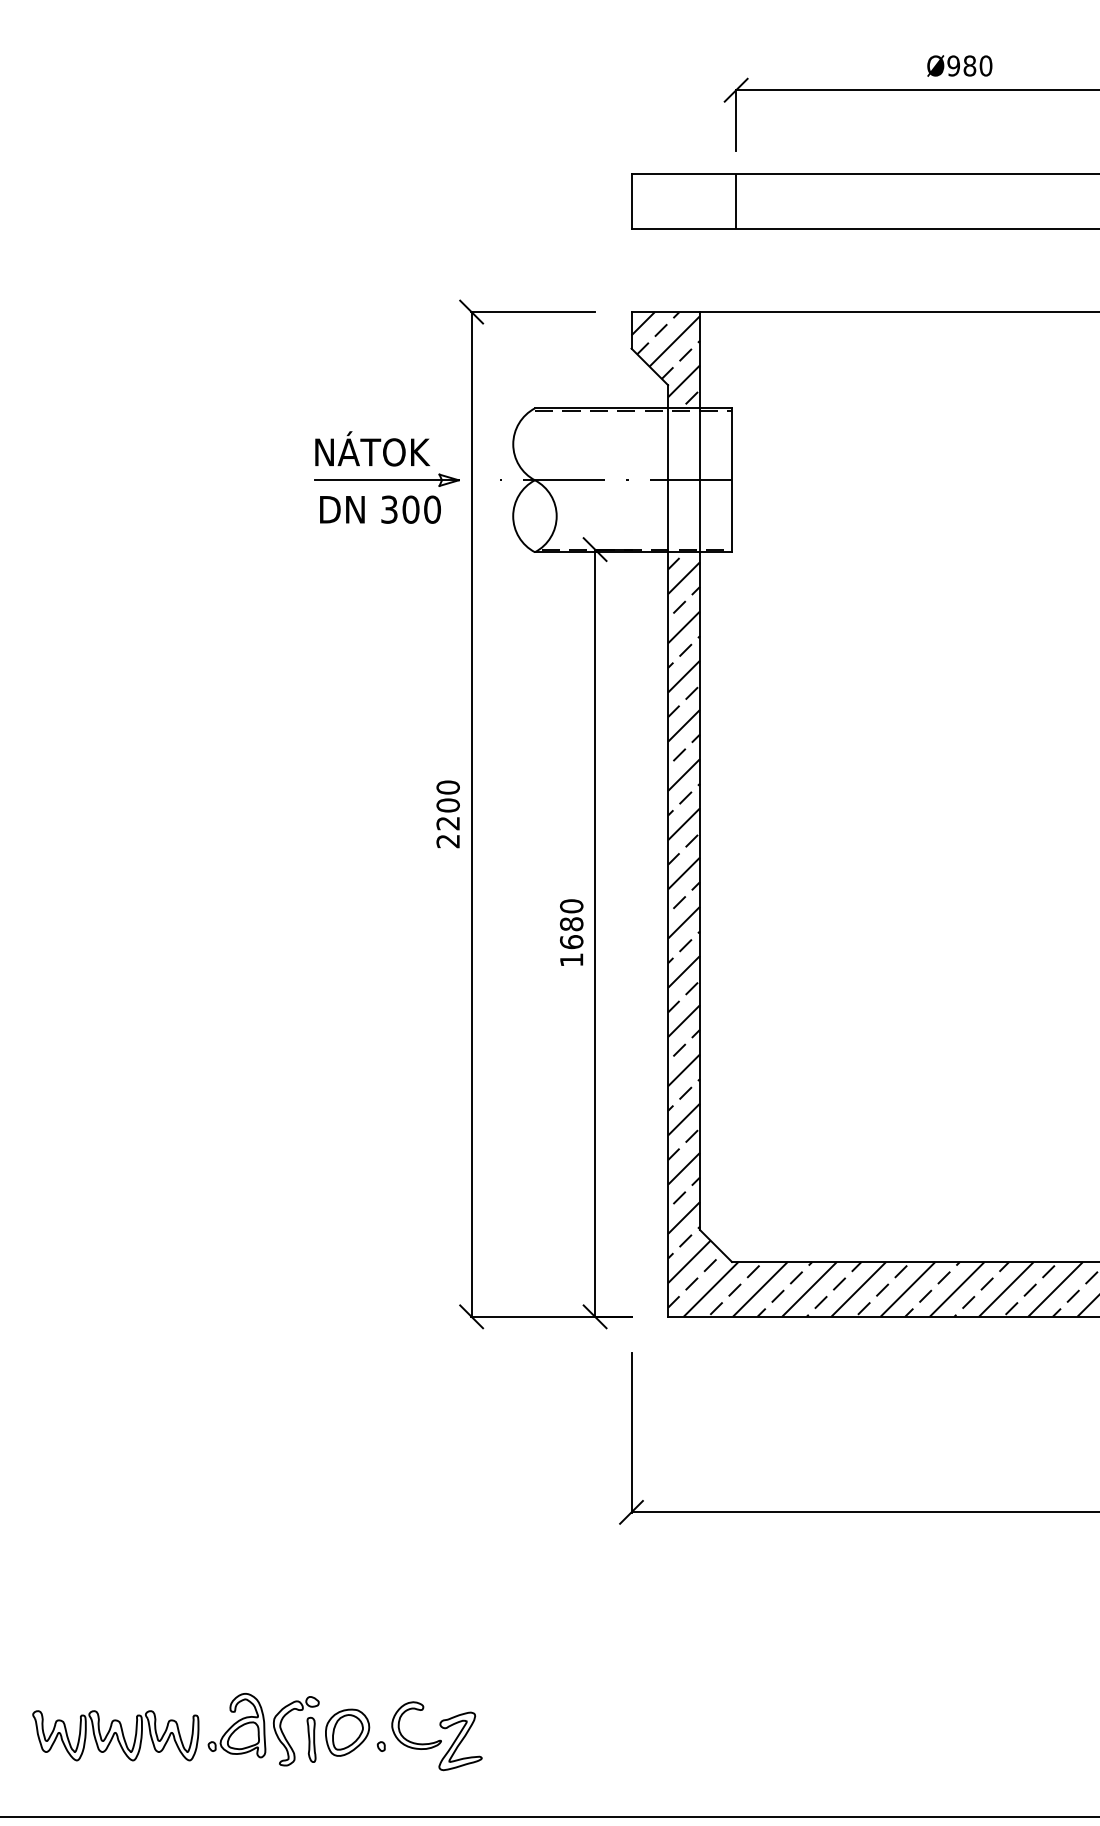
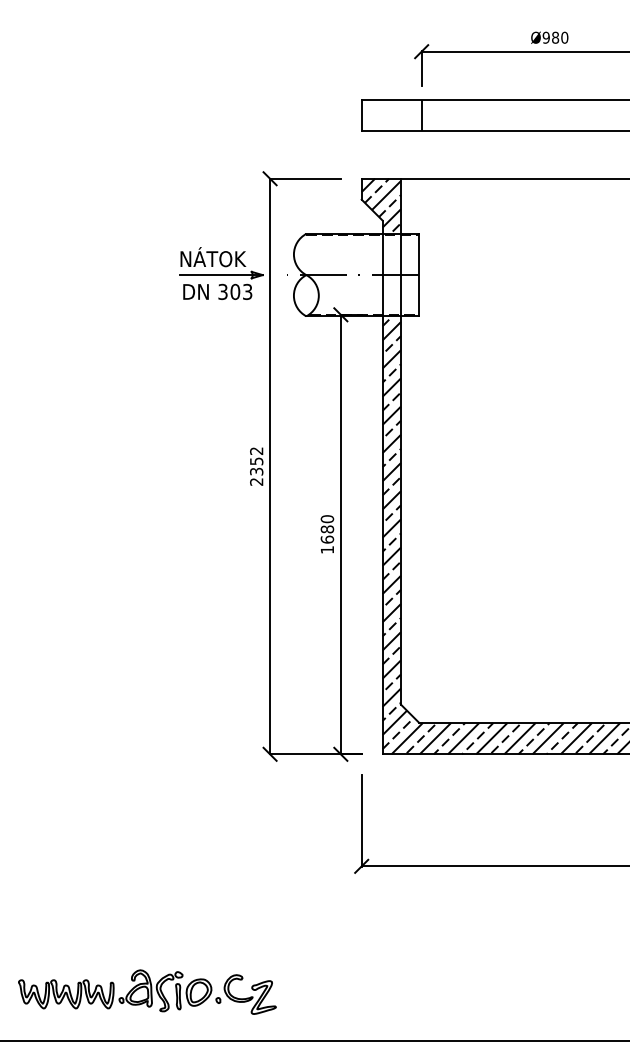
text: (432, 510) -> (247, 292), 300 -> 303
text: (447, 805) -> (256, 461), 2200 -> 2352

